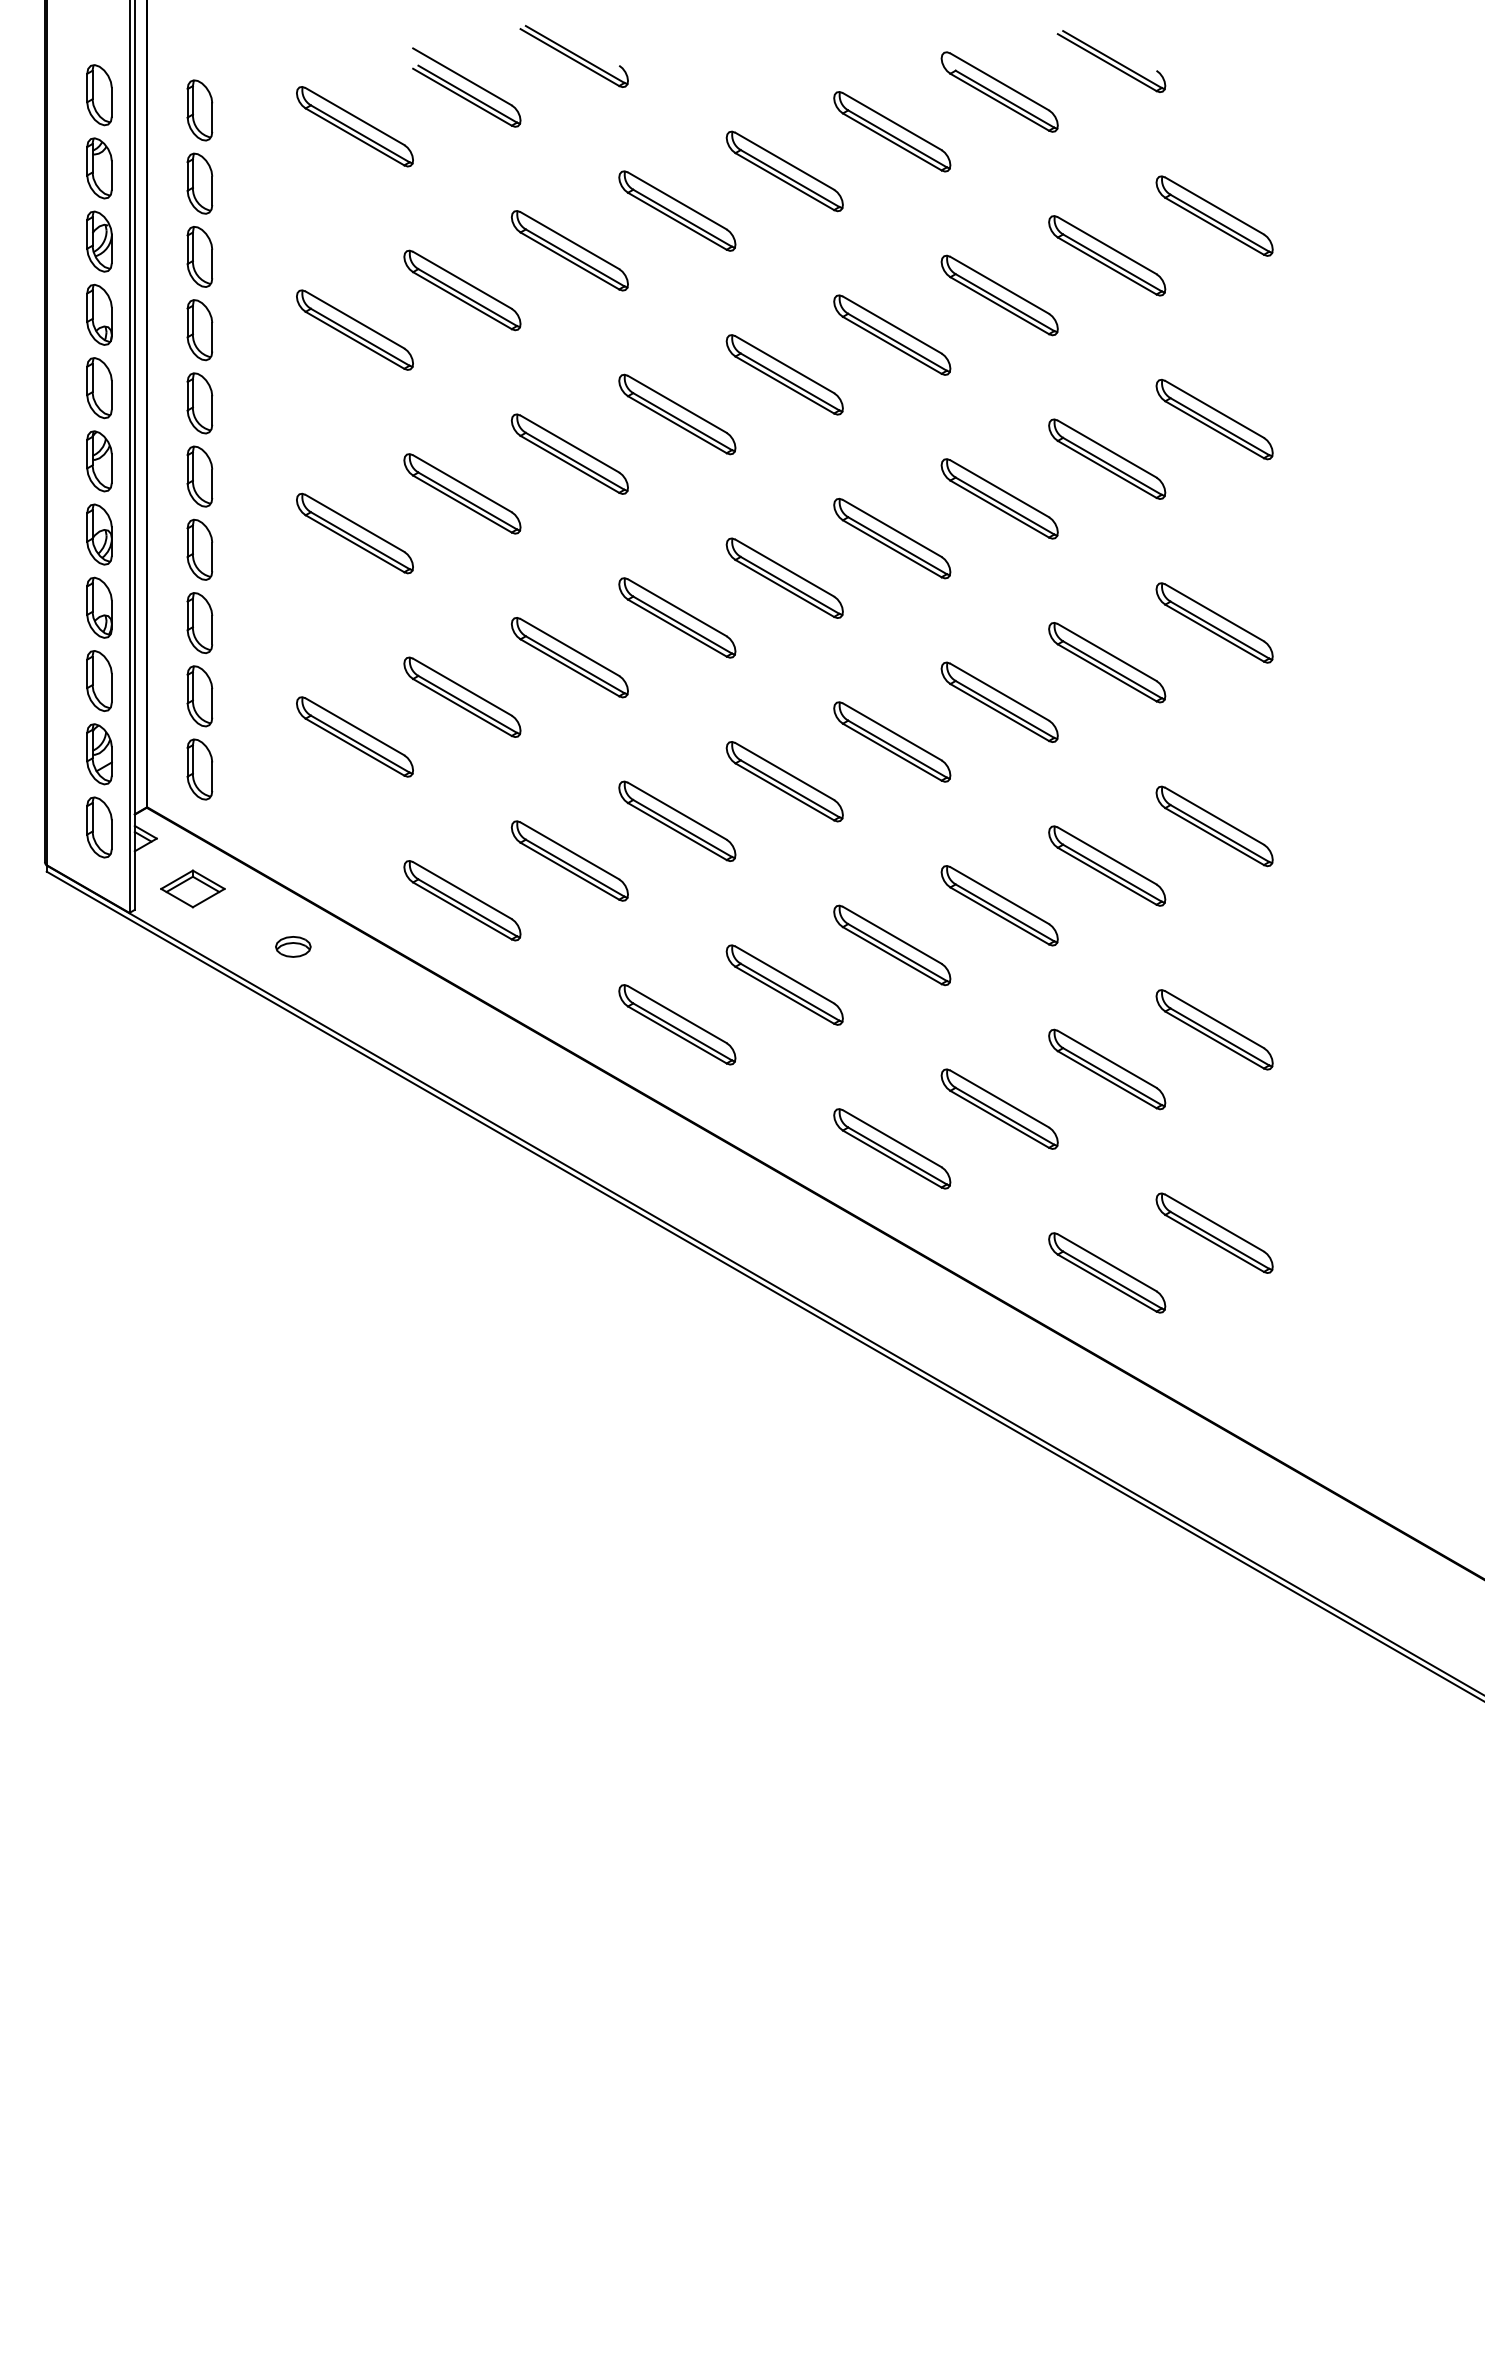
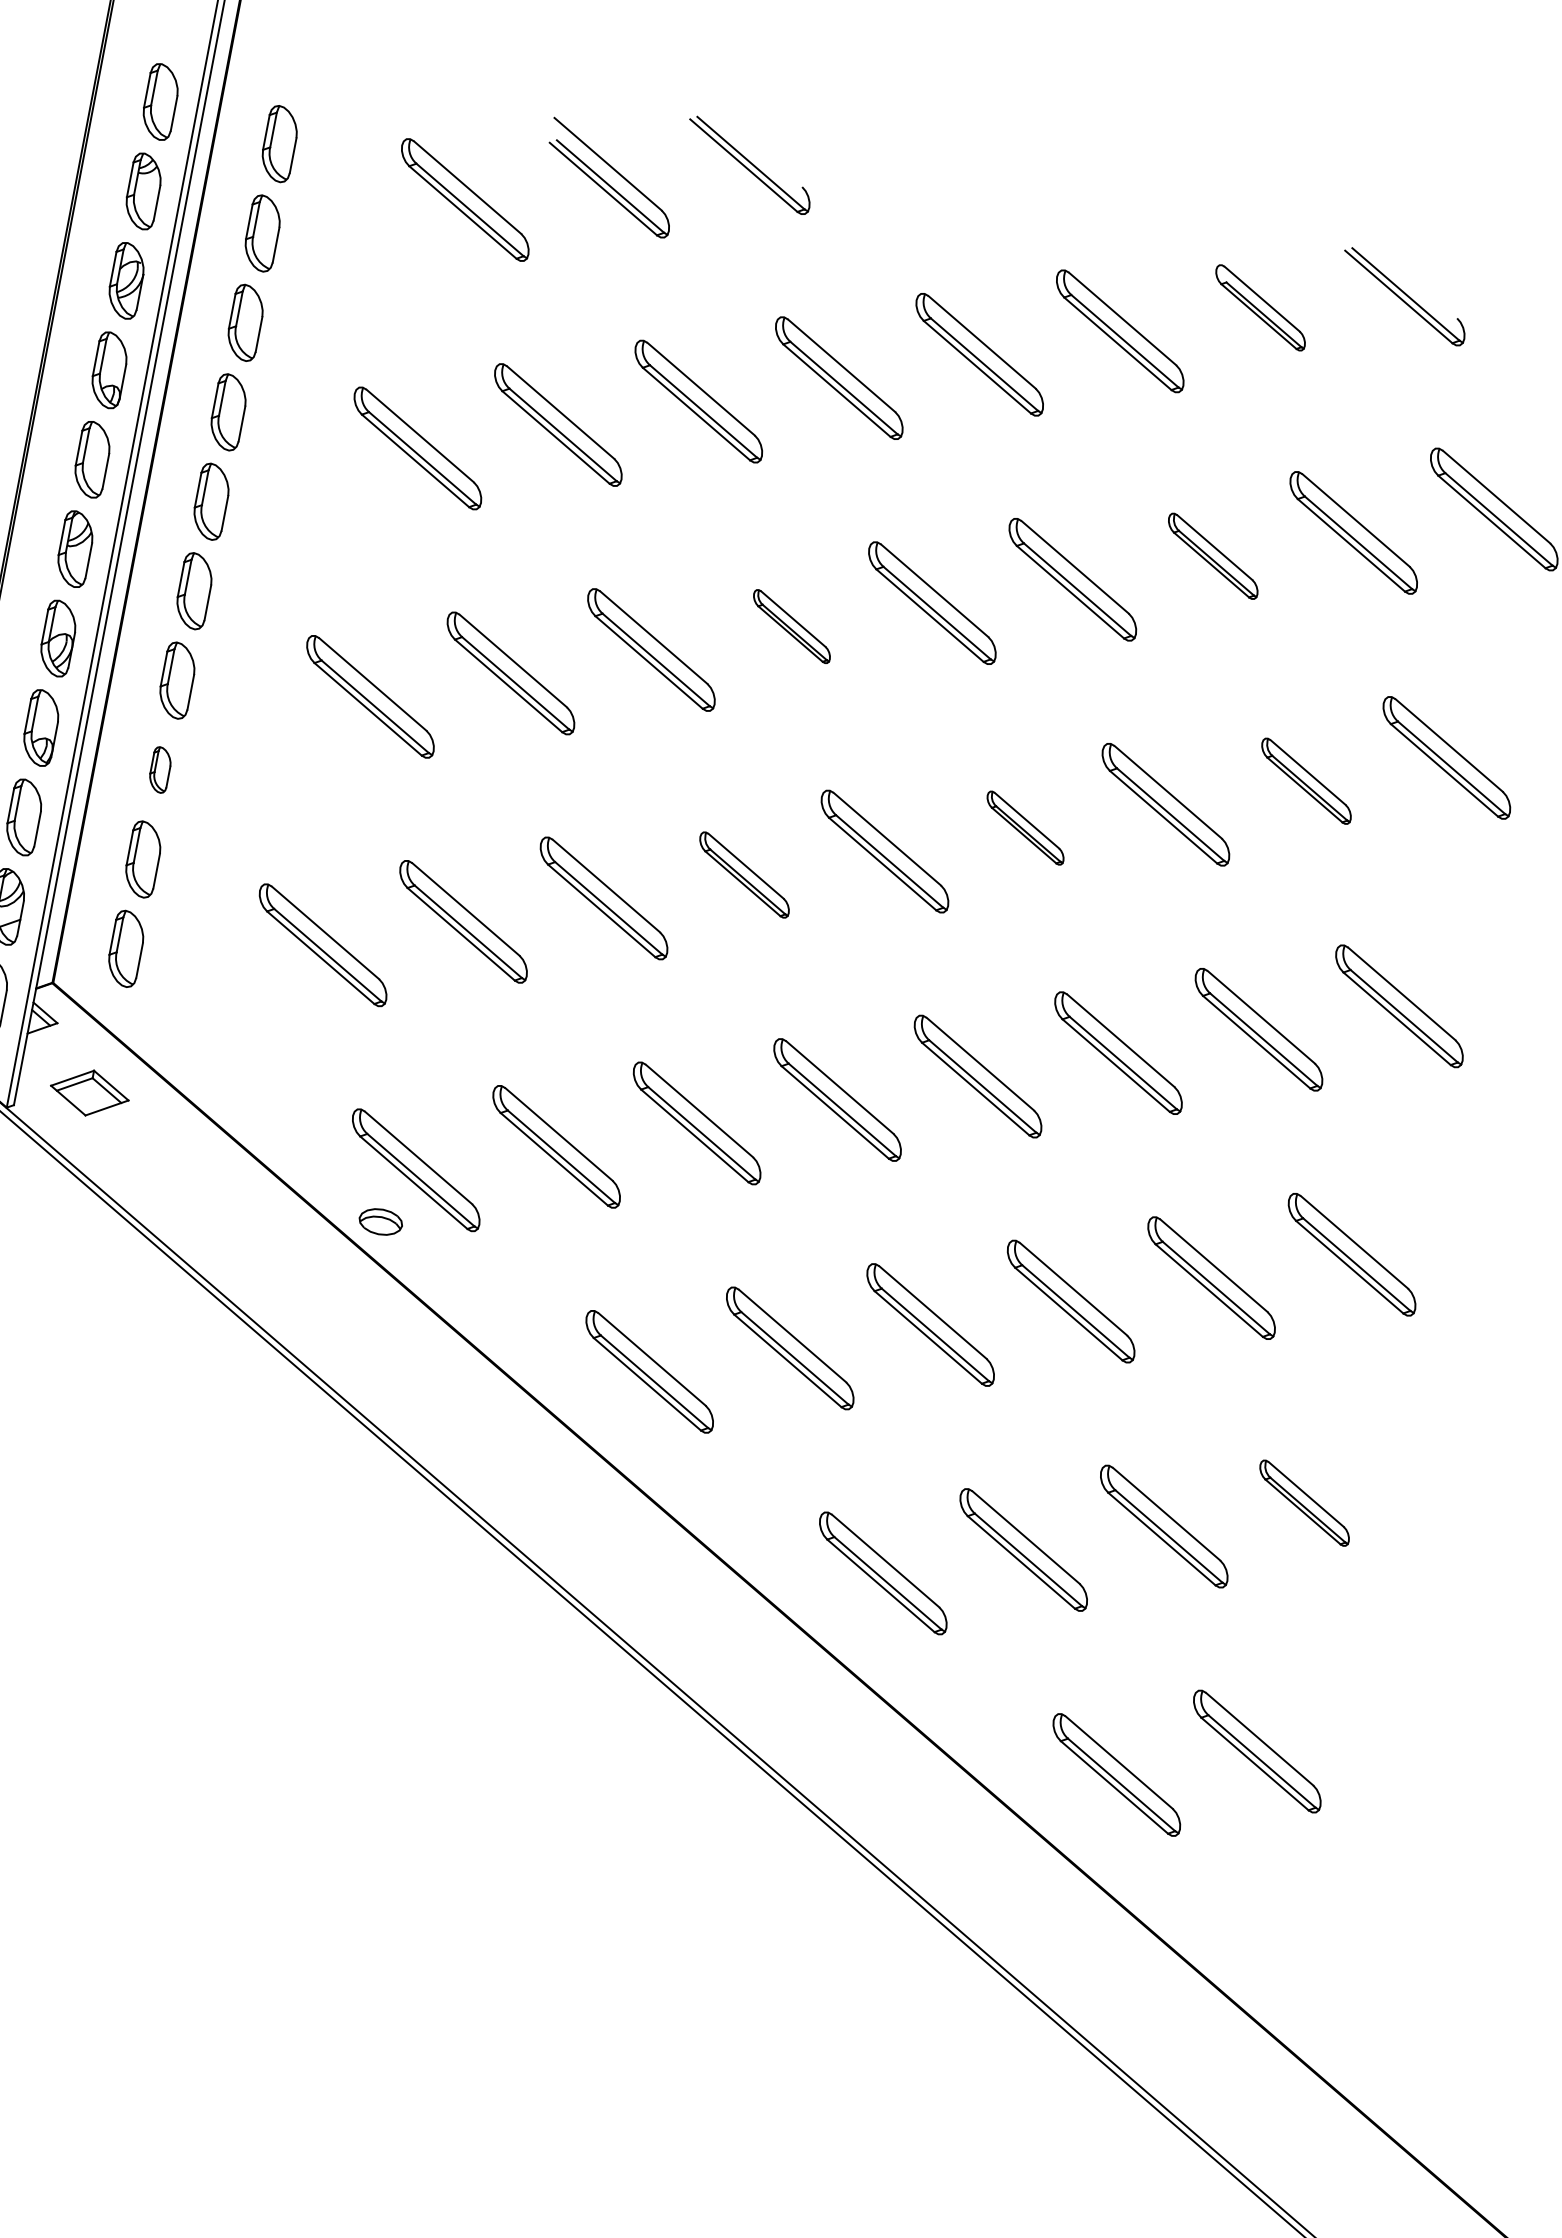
part: (999, 91) -> (1260, 307), size x0.7
part: (999, 295) -> (1213, 556), size x0.7
part: (677, 414) -> (792, 626), size x0.6
part: (1107, 458) -> (1306, 780), size x0.7
part: (892, 538) -> (1025, 828), size x0.6
part: (677, 617) -> (744, 874), size x0.7
part: (199, 622) -> (159, 769), size x0.6
part: (293, 946) -> (381, 1221), moved
part: (1214, 1029) -> (1304, 1502), size x0.7

